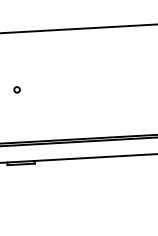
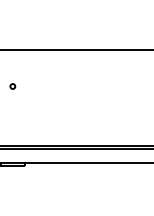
circle: (16, 89) -> (12, 86), moved

